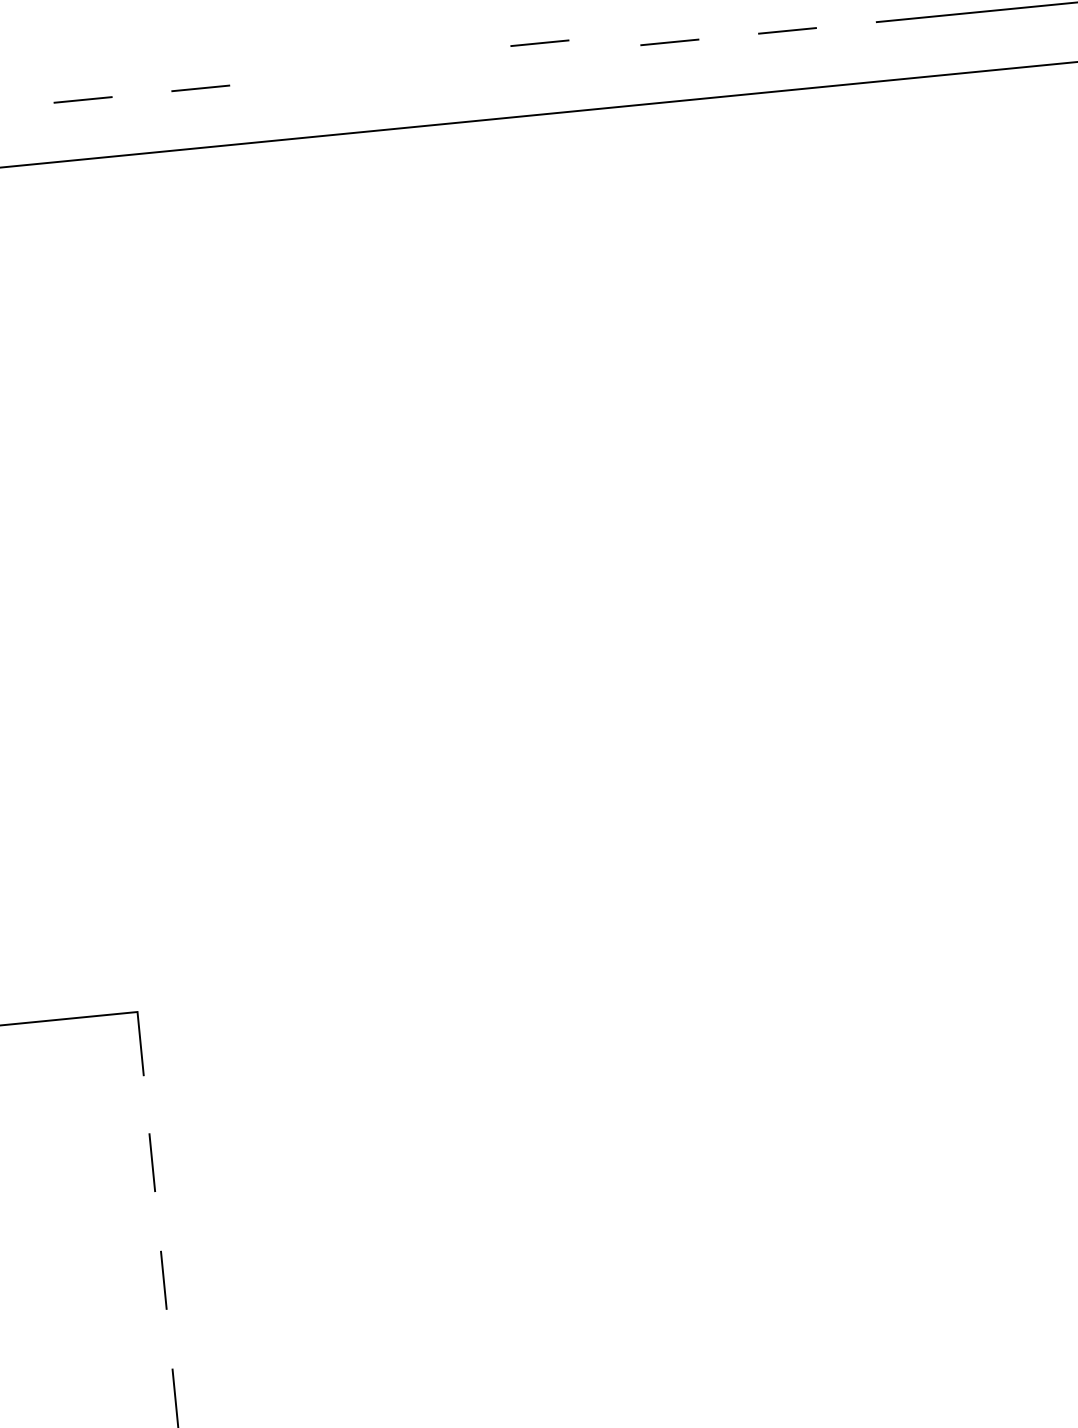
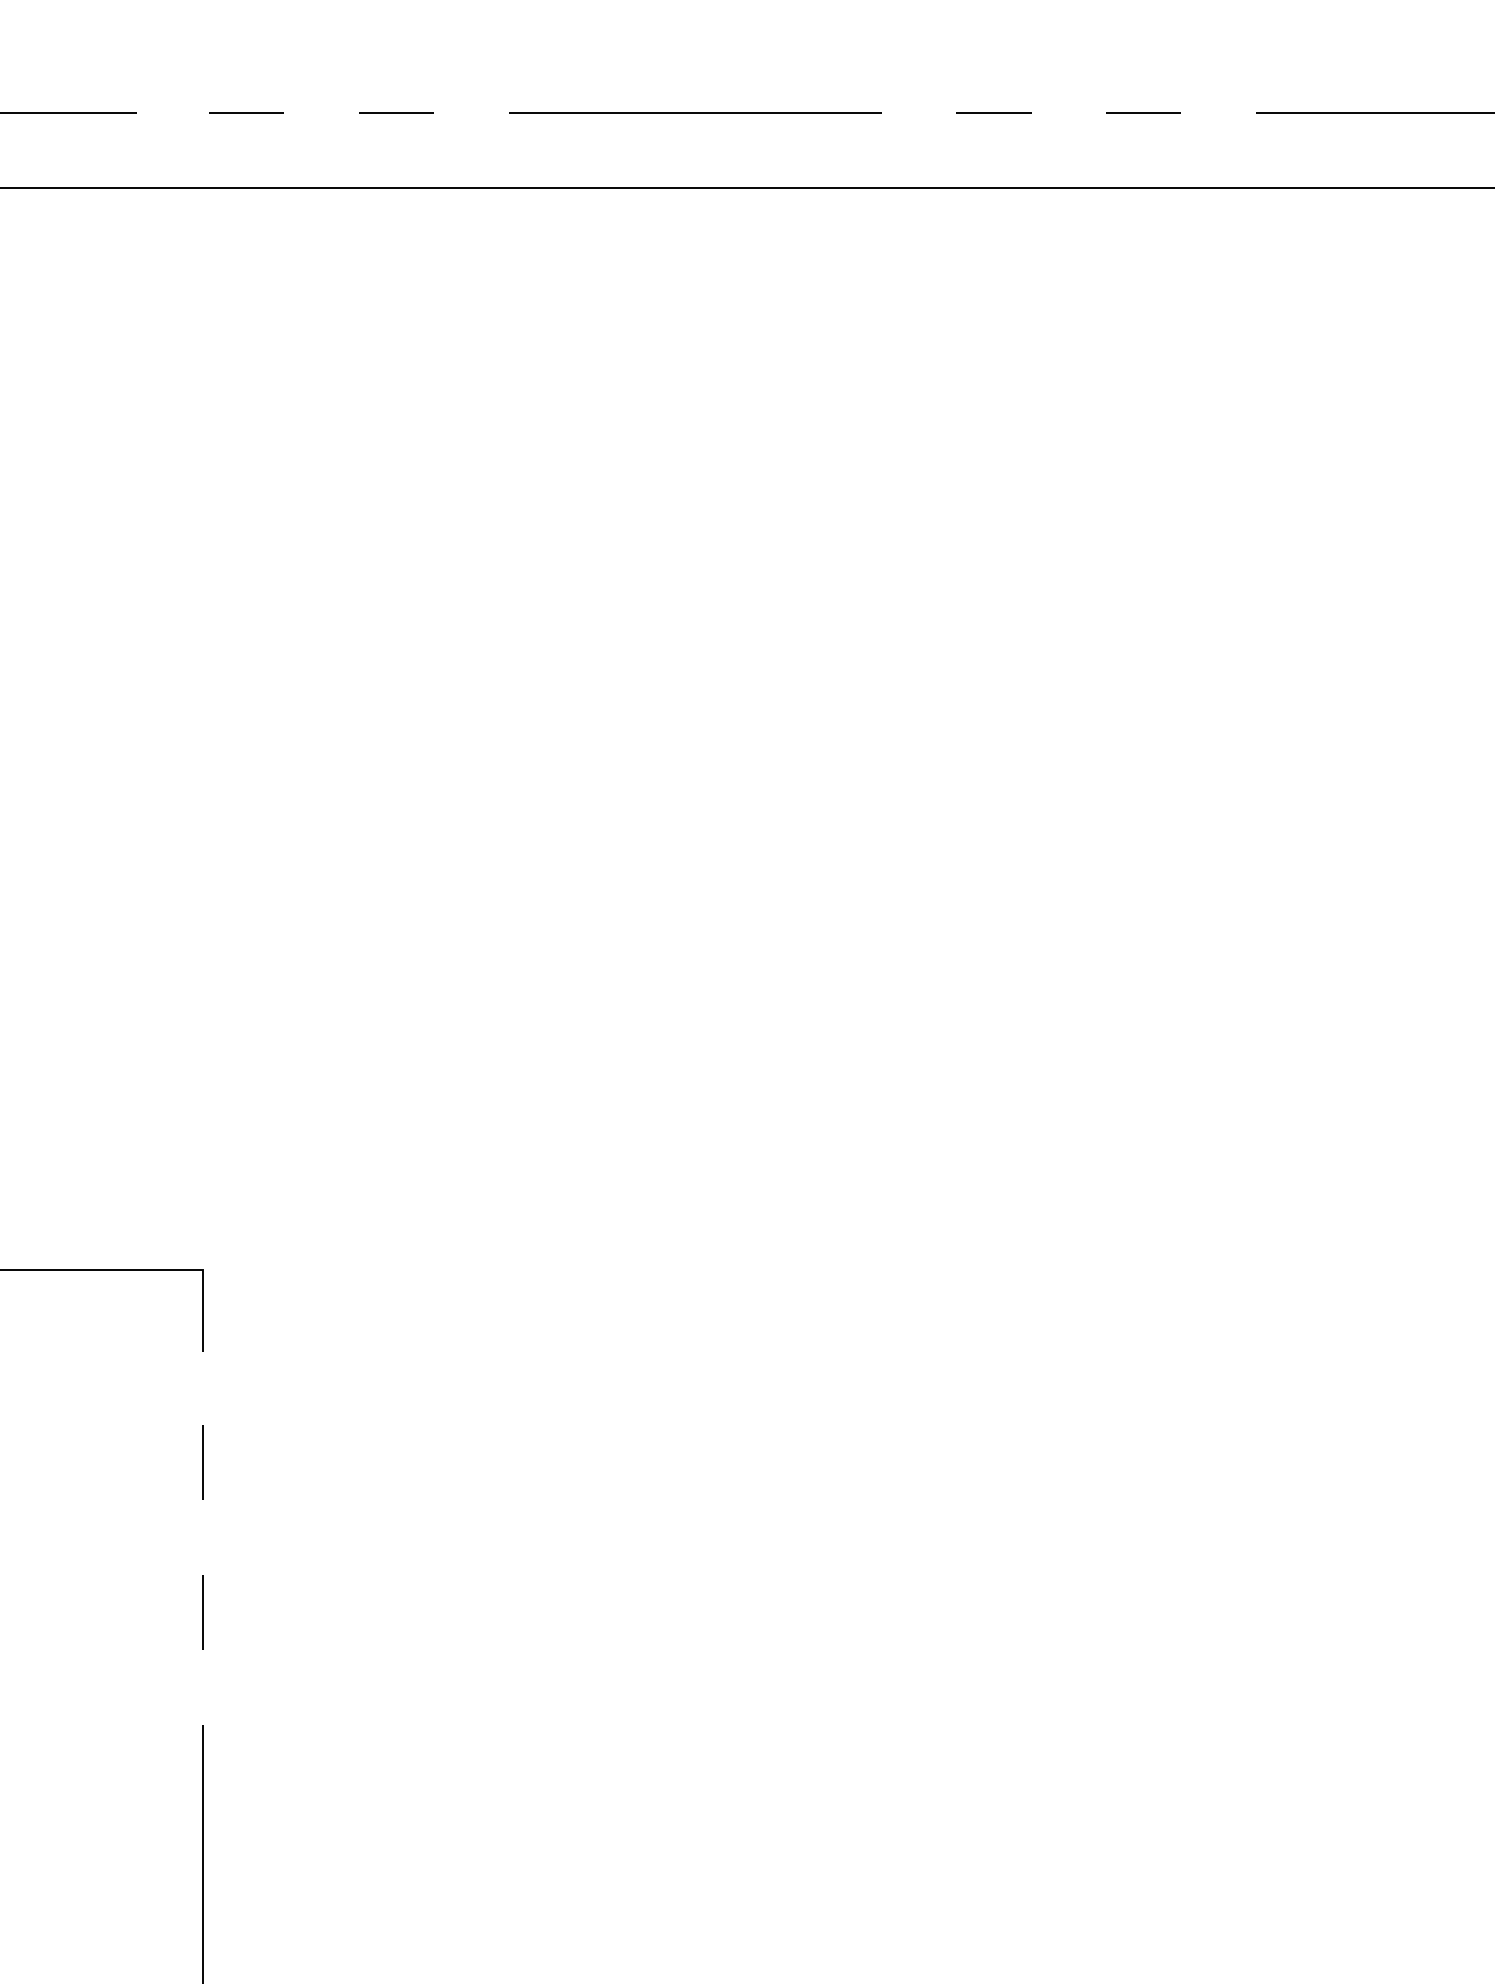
line: (539, 42) -> (829, 97), removed
line: (435, 64) -> (695, 112), added

